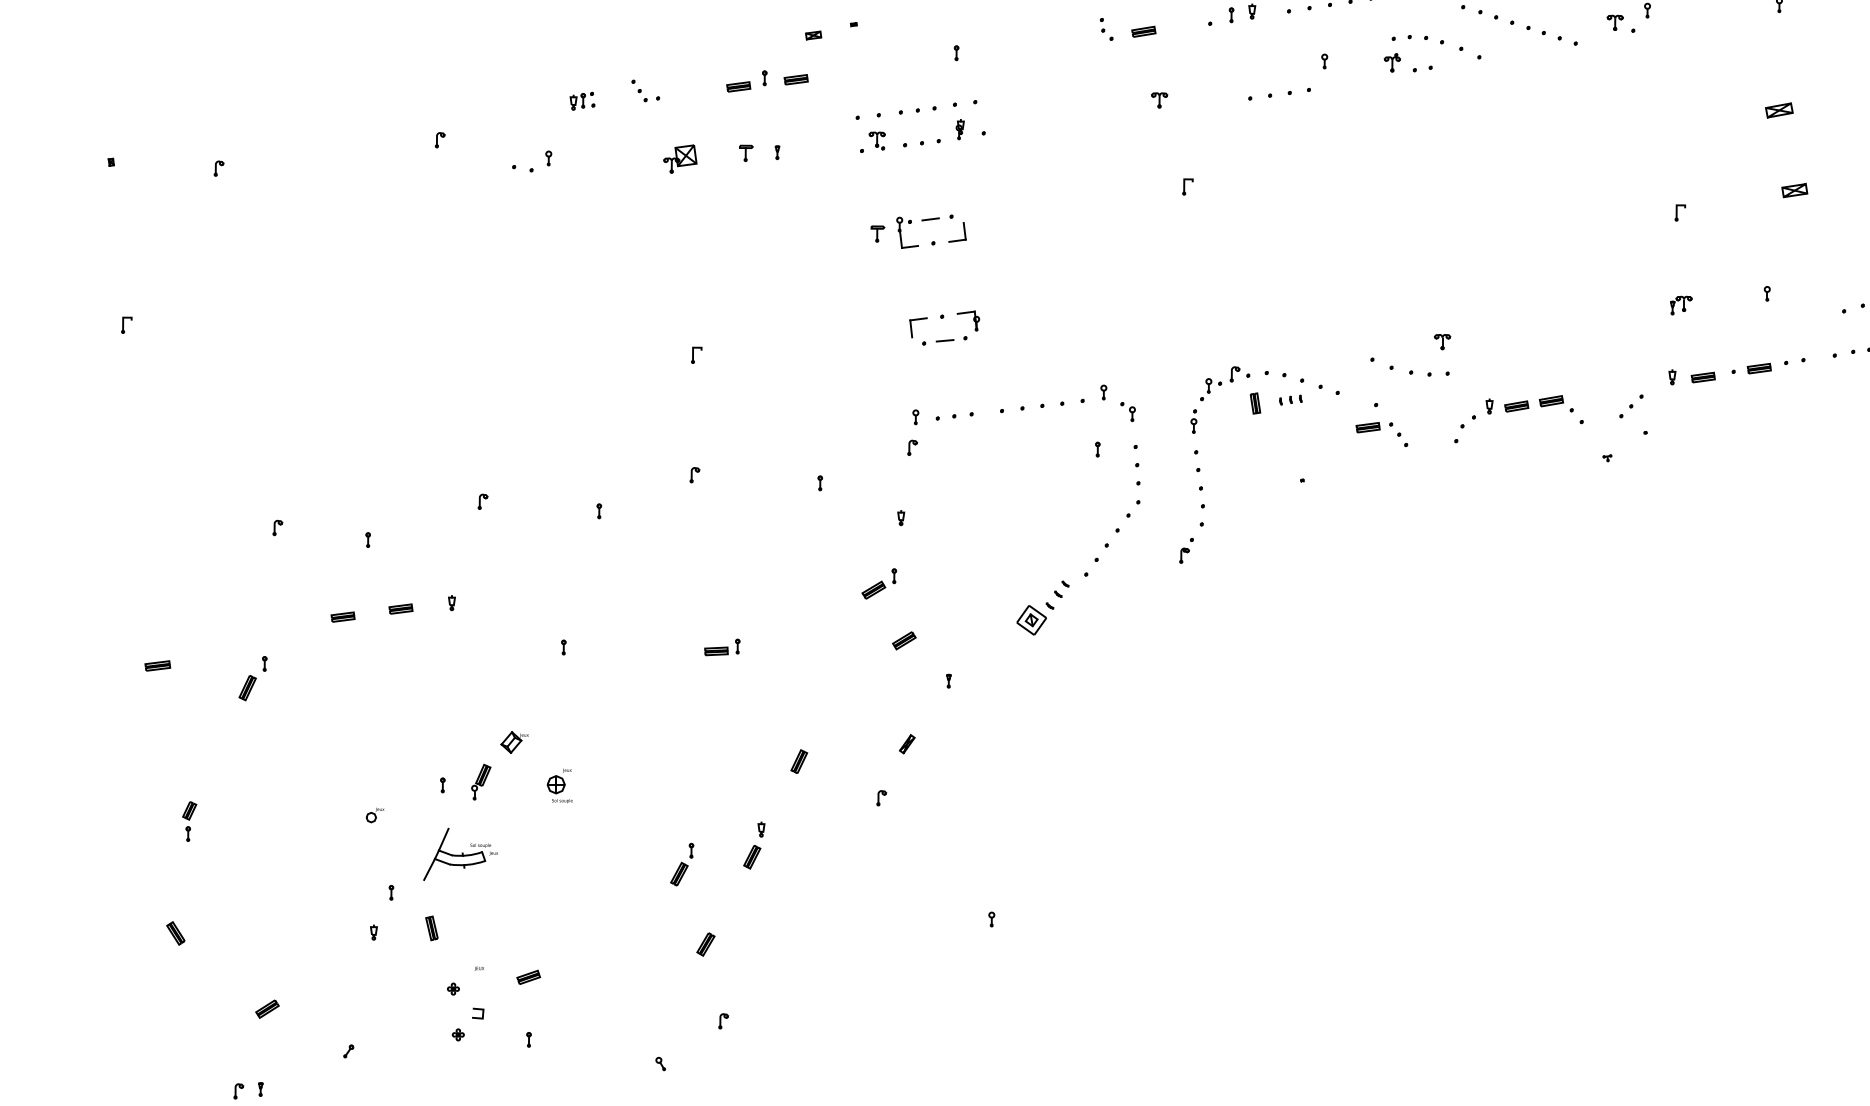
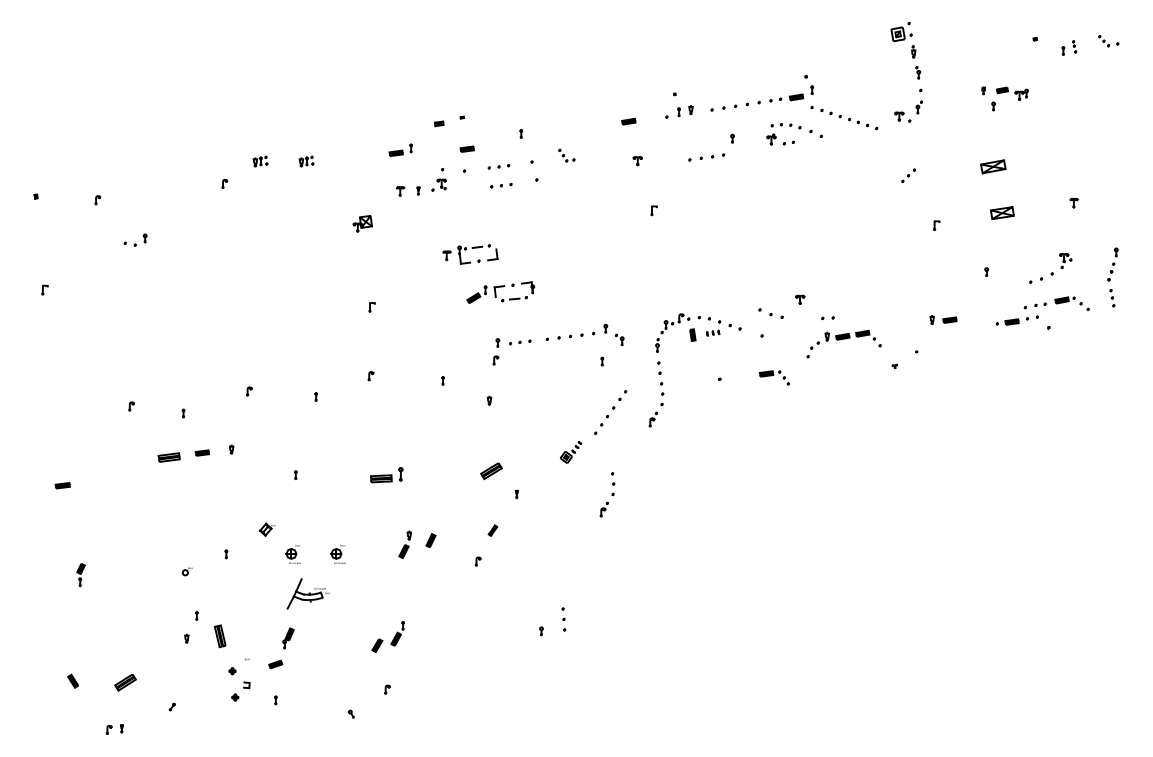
part: (1106, 29) -> (607, 120), removed
part: (794, 78) -> (466, 148), moved
part: (645, 90) -> (566, 155), moved
part: (502, 101) -> (260, 161), added
part: (1779, 109) -> (993, 166), size x1.6
part: (958, 122) -> (522, 173), removed
part: (871, 132) -> (438, 179), moved
part: (679, 158) -> (362, 223), moved
part: (531, 160) -> (135, 239), moved
part: (1794, 189) -> (1002, 212), size x1.6
part: (918, 231) -> (470, 254), moved
part: (1679, 304) -> (936, 278), removed
part: (1767, 365) -> (1016, 320), moved
part: (1437, 374) -> (827, 318), moved
part: (1631, 405) -> (908, 175), moved
part: (1380, 433) -> (773, 377), moved
part: (1136, 465) -> (563, 619), moved
part: (878, 583) -> (476, 294), moved
part: (1042, 608) -> (570, 452), size x0.7
part: (341, 616) -> (168, 457), size x1.6
part: (902, 641) -> (490, 471), size x1.6
part: (721, 646) -> (386, 474), size x1.6
part: (251, 677) -> (116, 492), removed
part: (1106, 681) -> (607, 494), added
part: (481, 782) -> (288, 638), moved
part: (636, 785) -> (337, 554), added
part: (753, 844) -> (404, 544), moved
part: (458, 853) -> (307, 593), moved
part: (681, 864) -> (397, 633), moved
part: (430, 928) -> (219, 636), size x1.6
part: (174, 932) -> (72, 680), moved
part: (267, 1008) -> (125, 682), size x1.6

